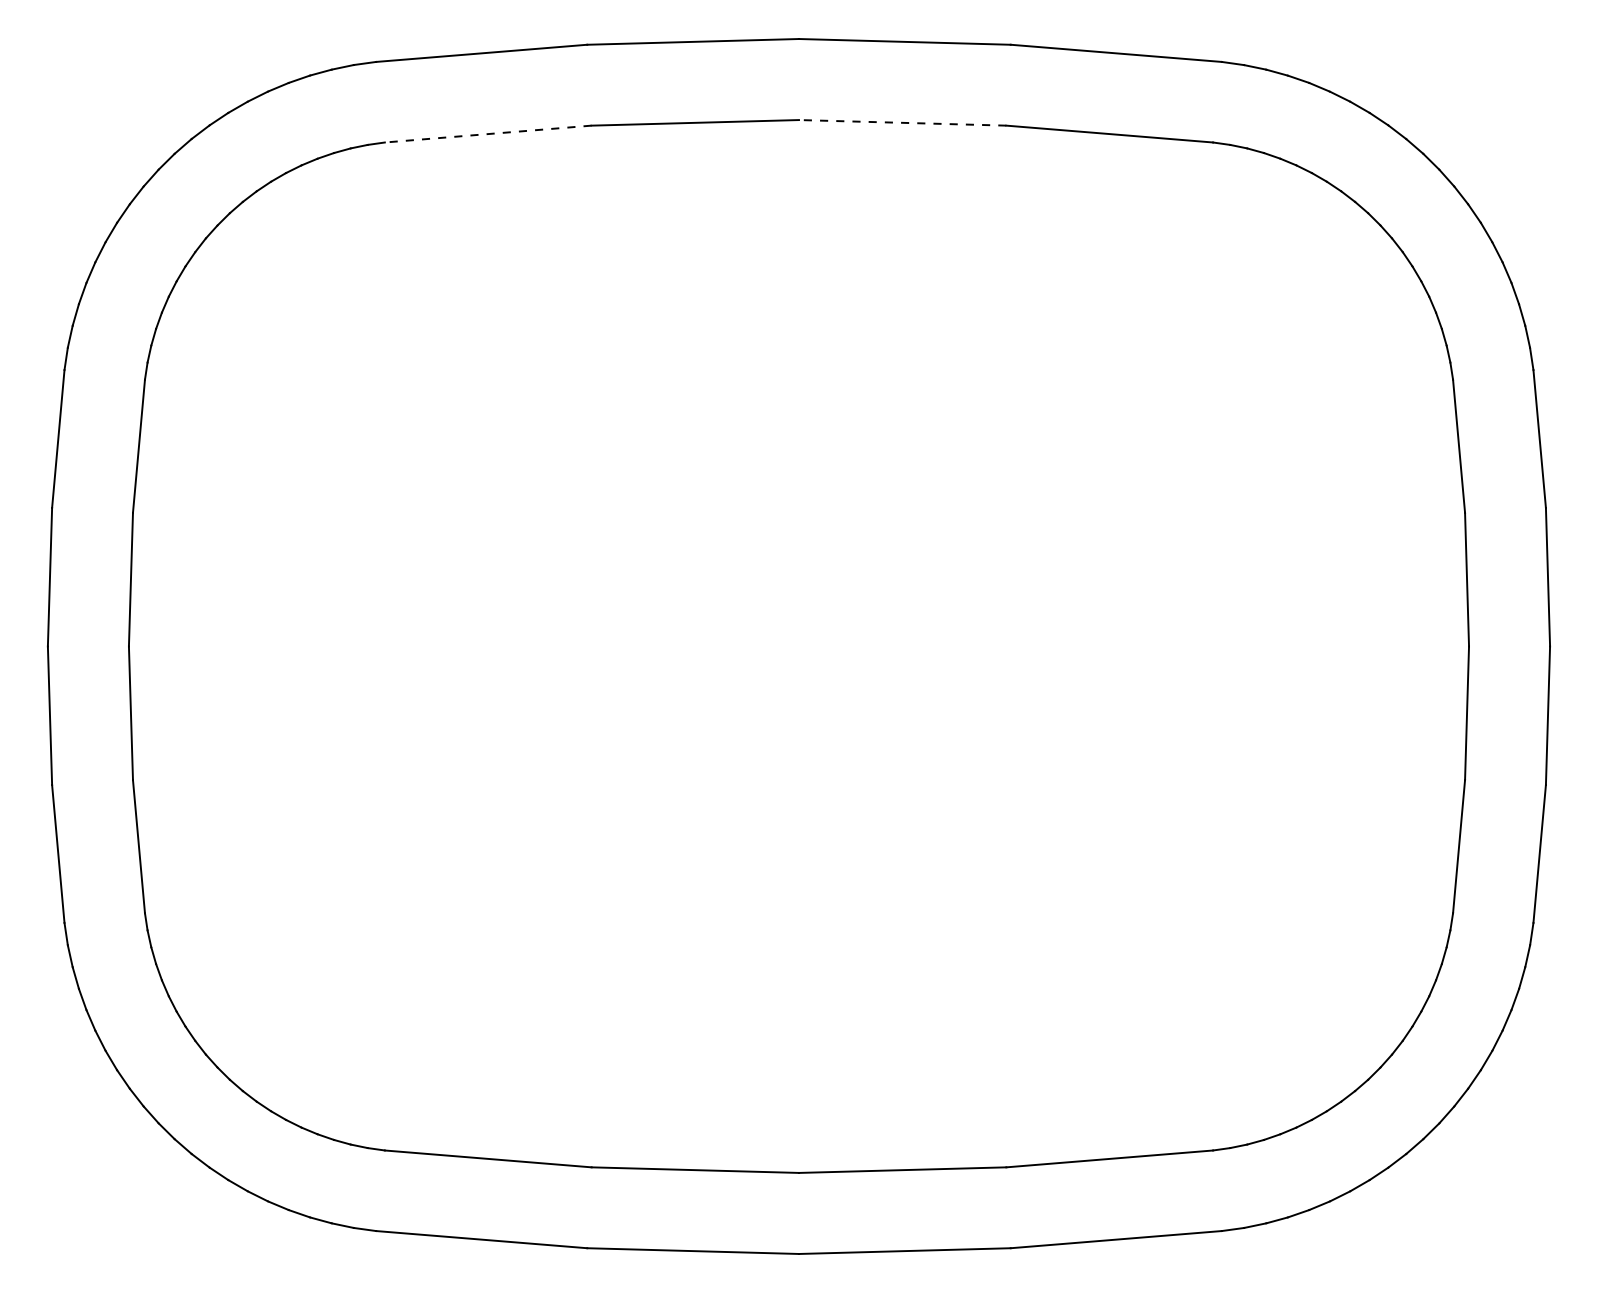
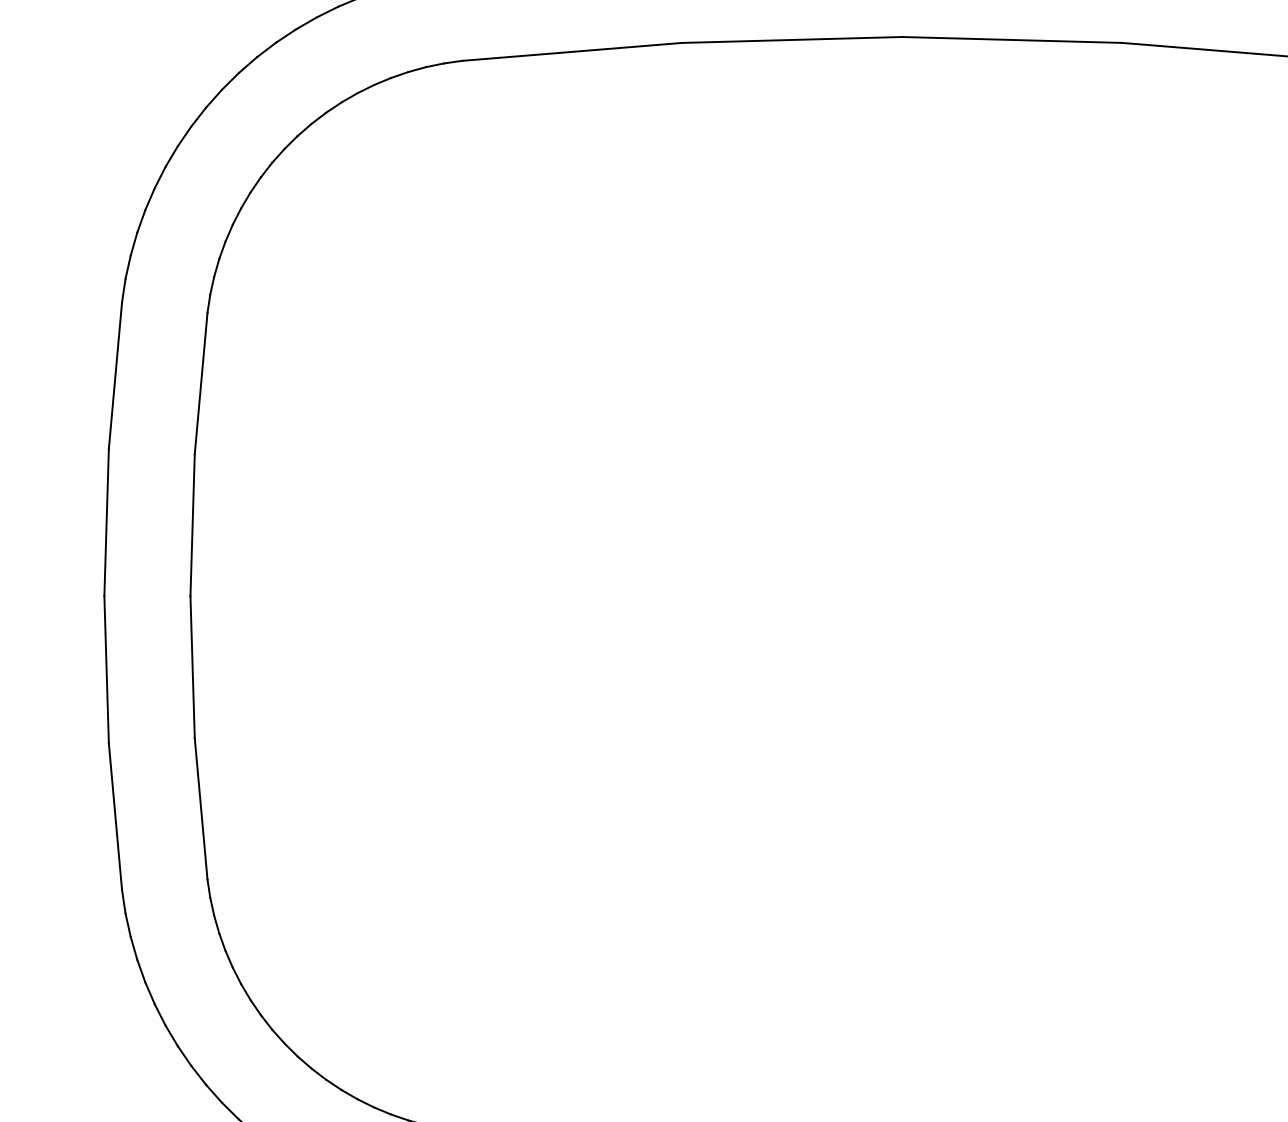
line: (902, 122) -> (1012, 39), dashed -> solid
line: (488, 134) -> (572, 52), dashed -> solid

